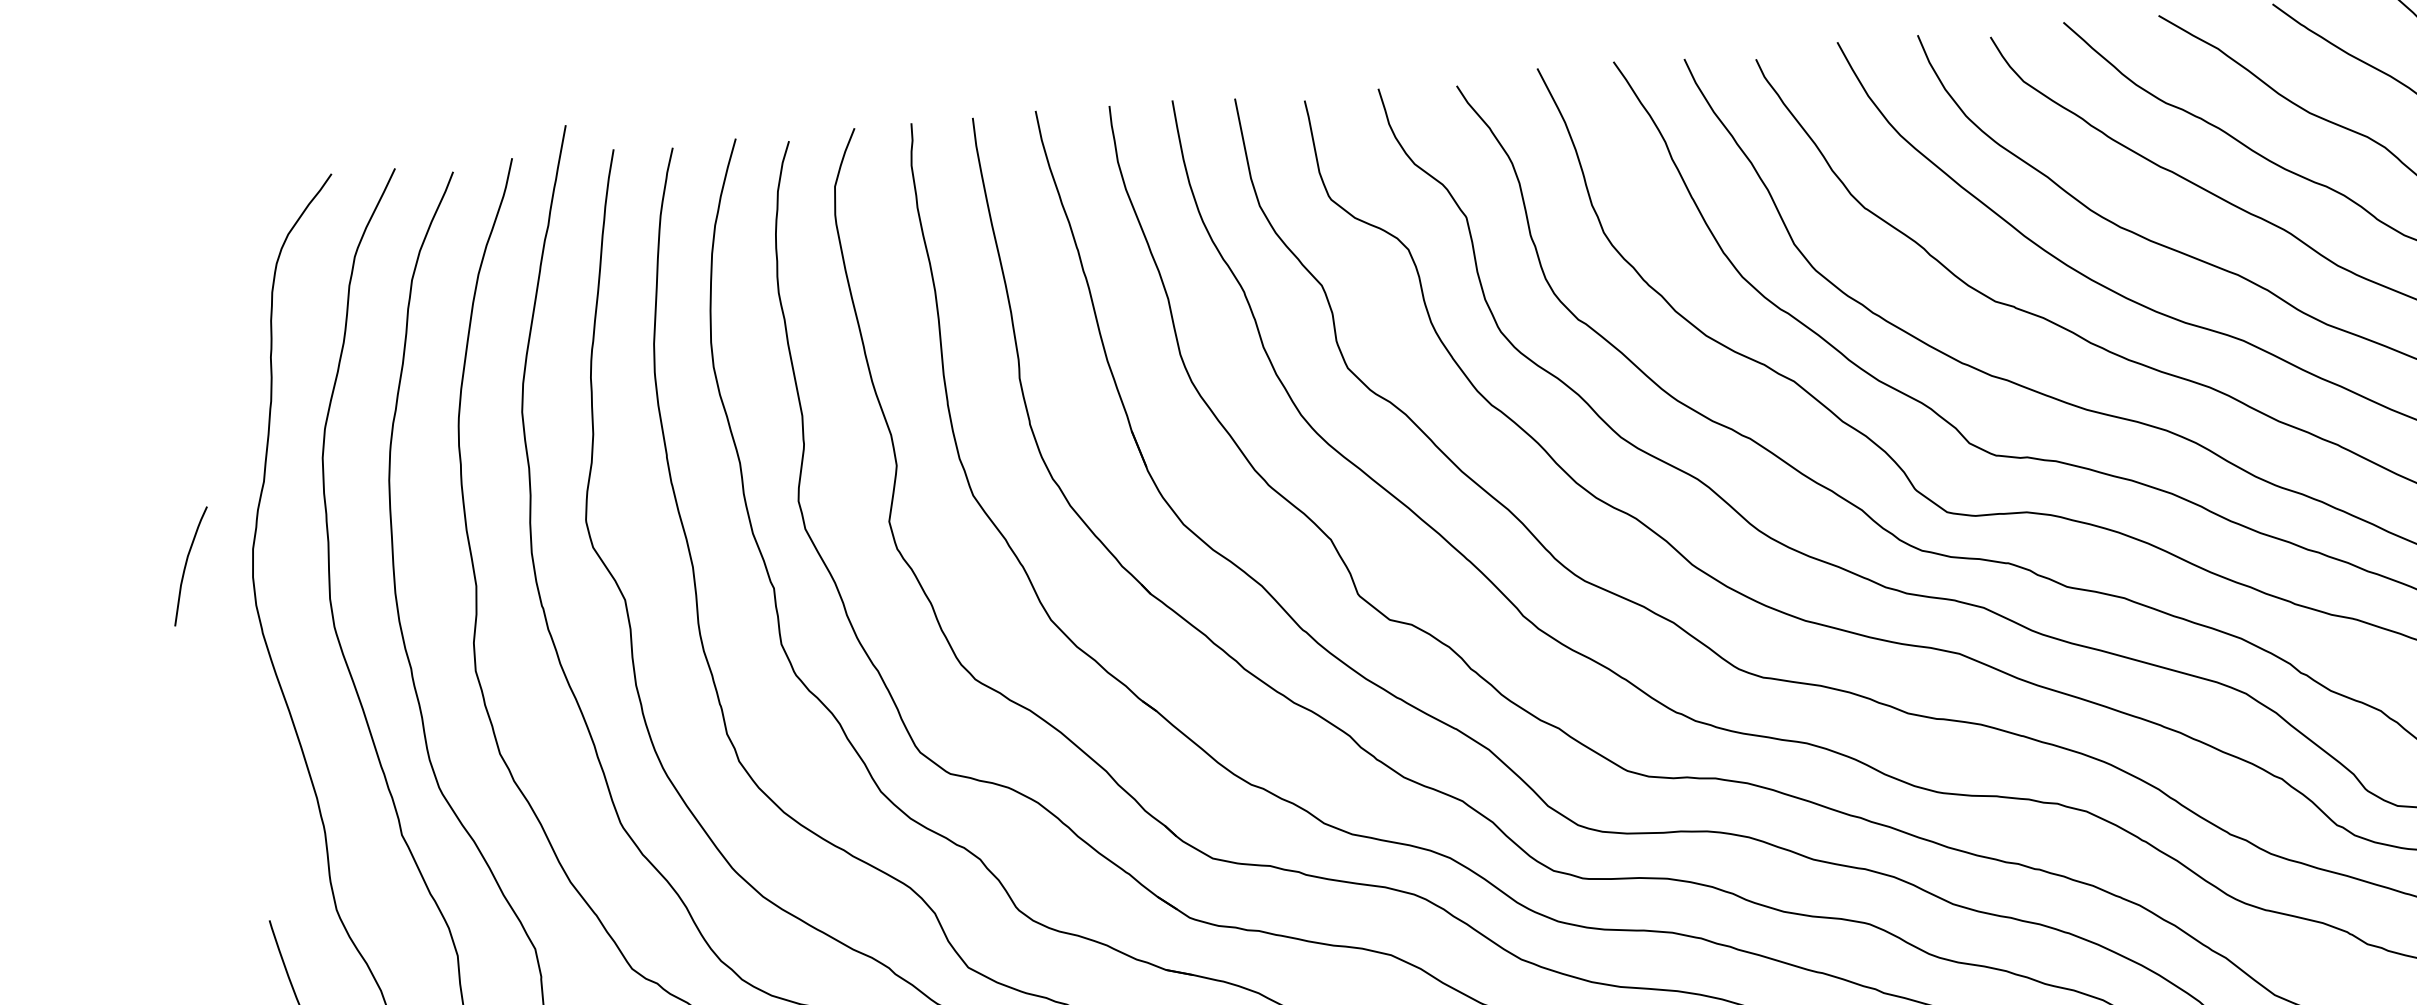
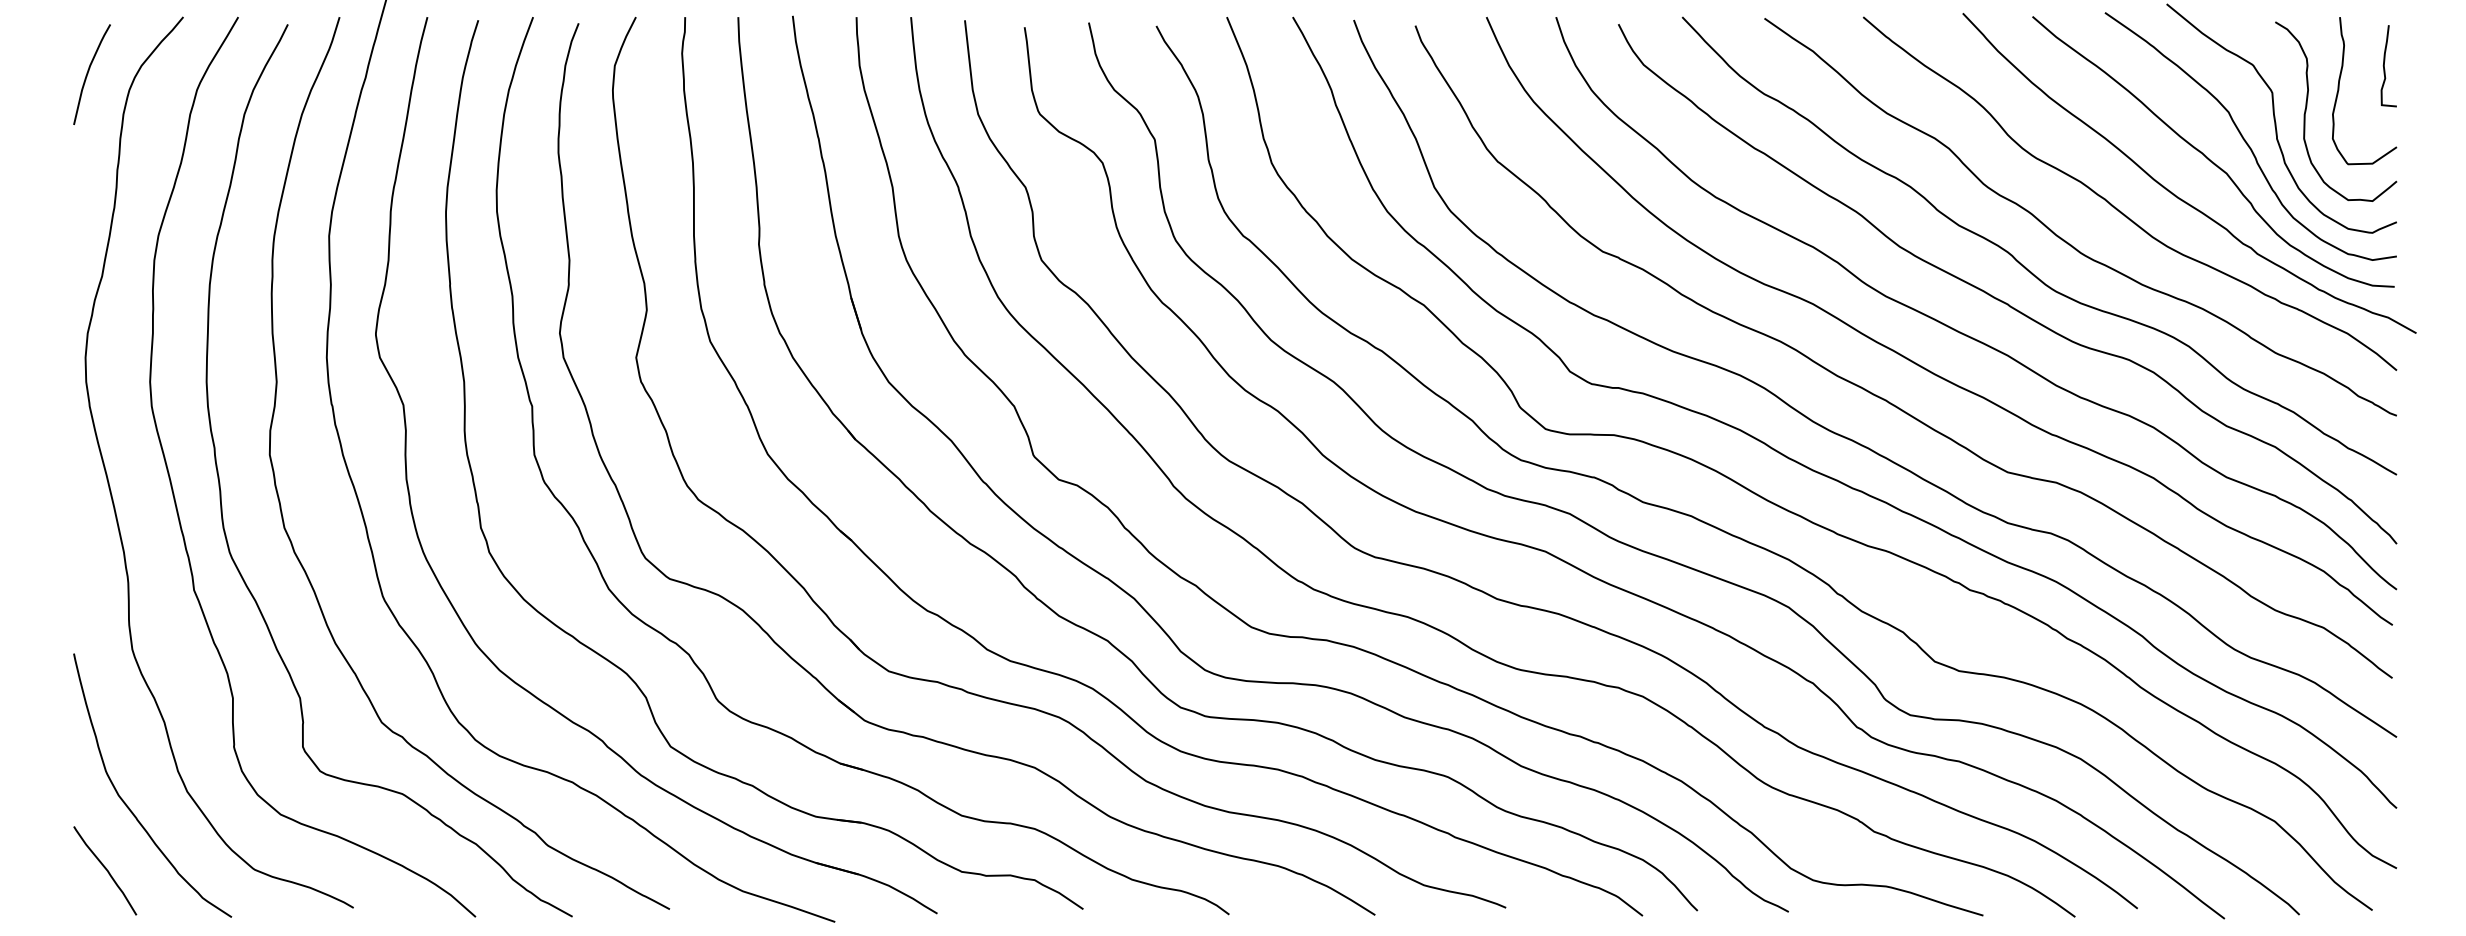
curve: (186, 566) -> (88, 74), moved

